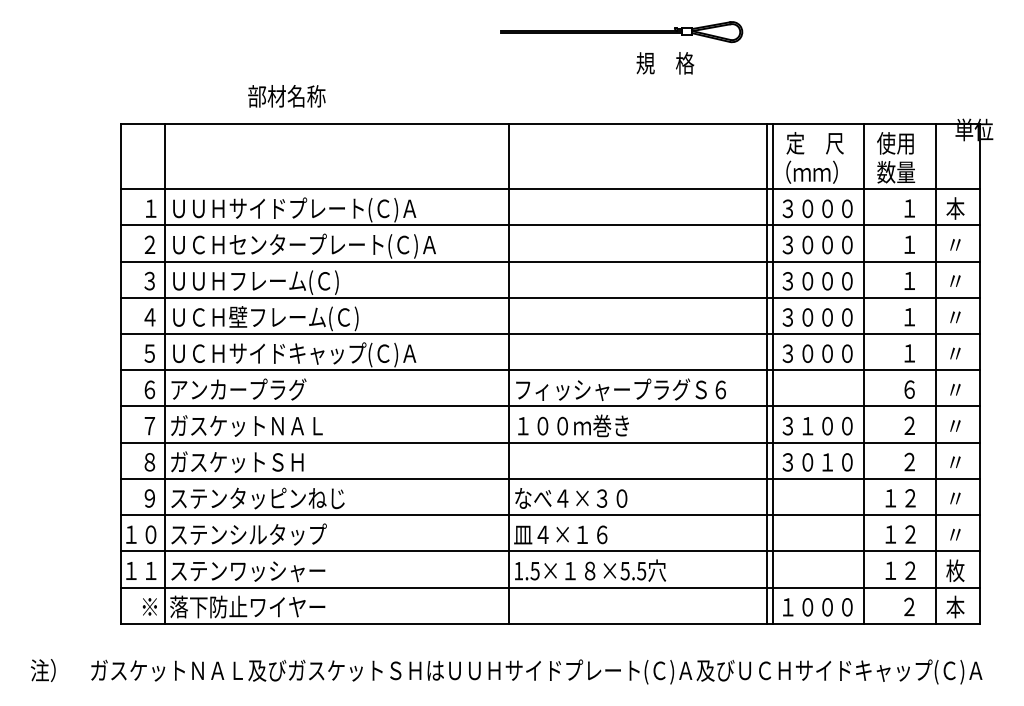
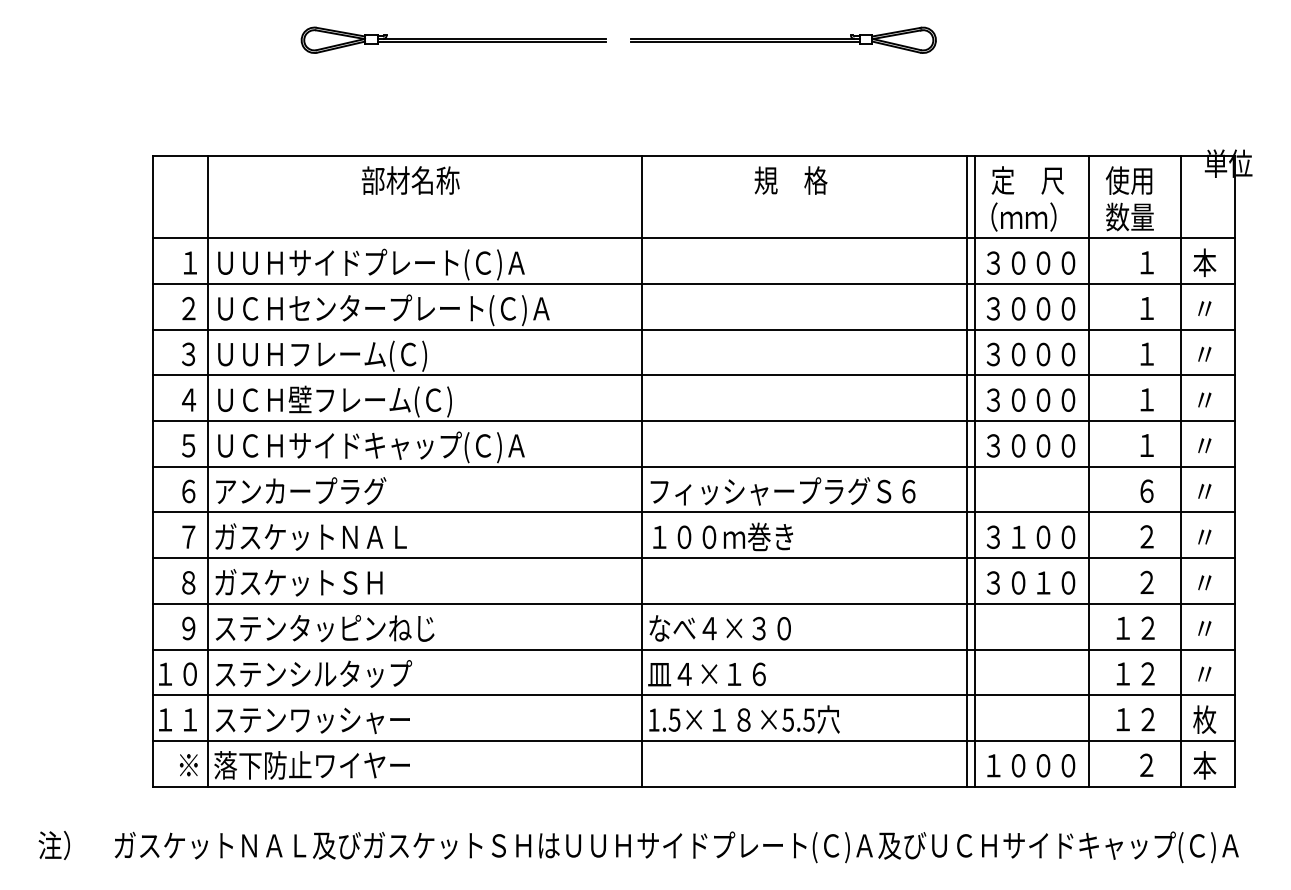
part: (359, 32) -> (453, 40), added
text: (665, 63) -> (791, 180), moved
text: (286, 96) -> (410, 180), moved

